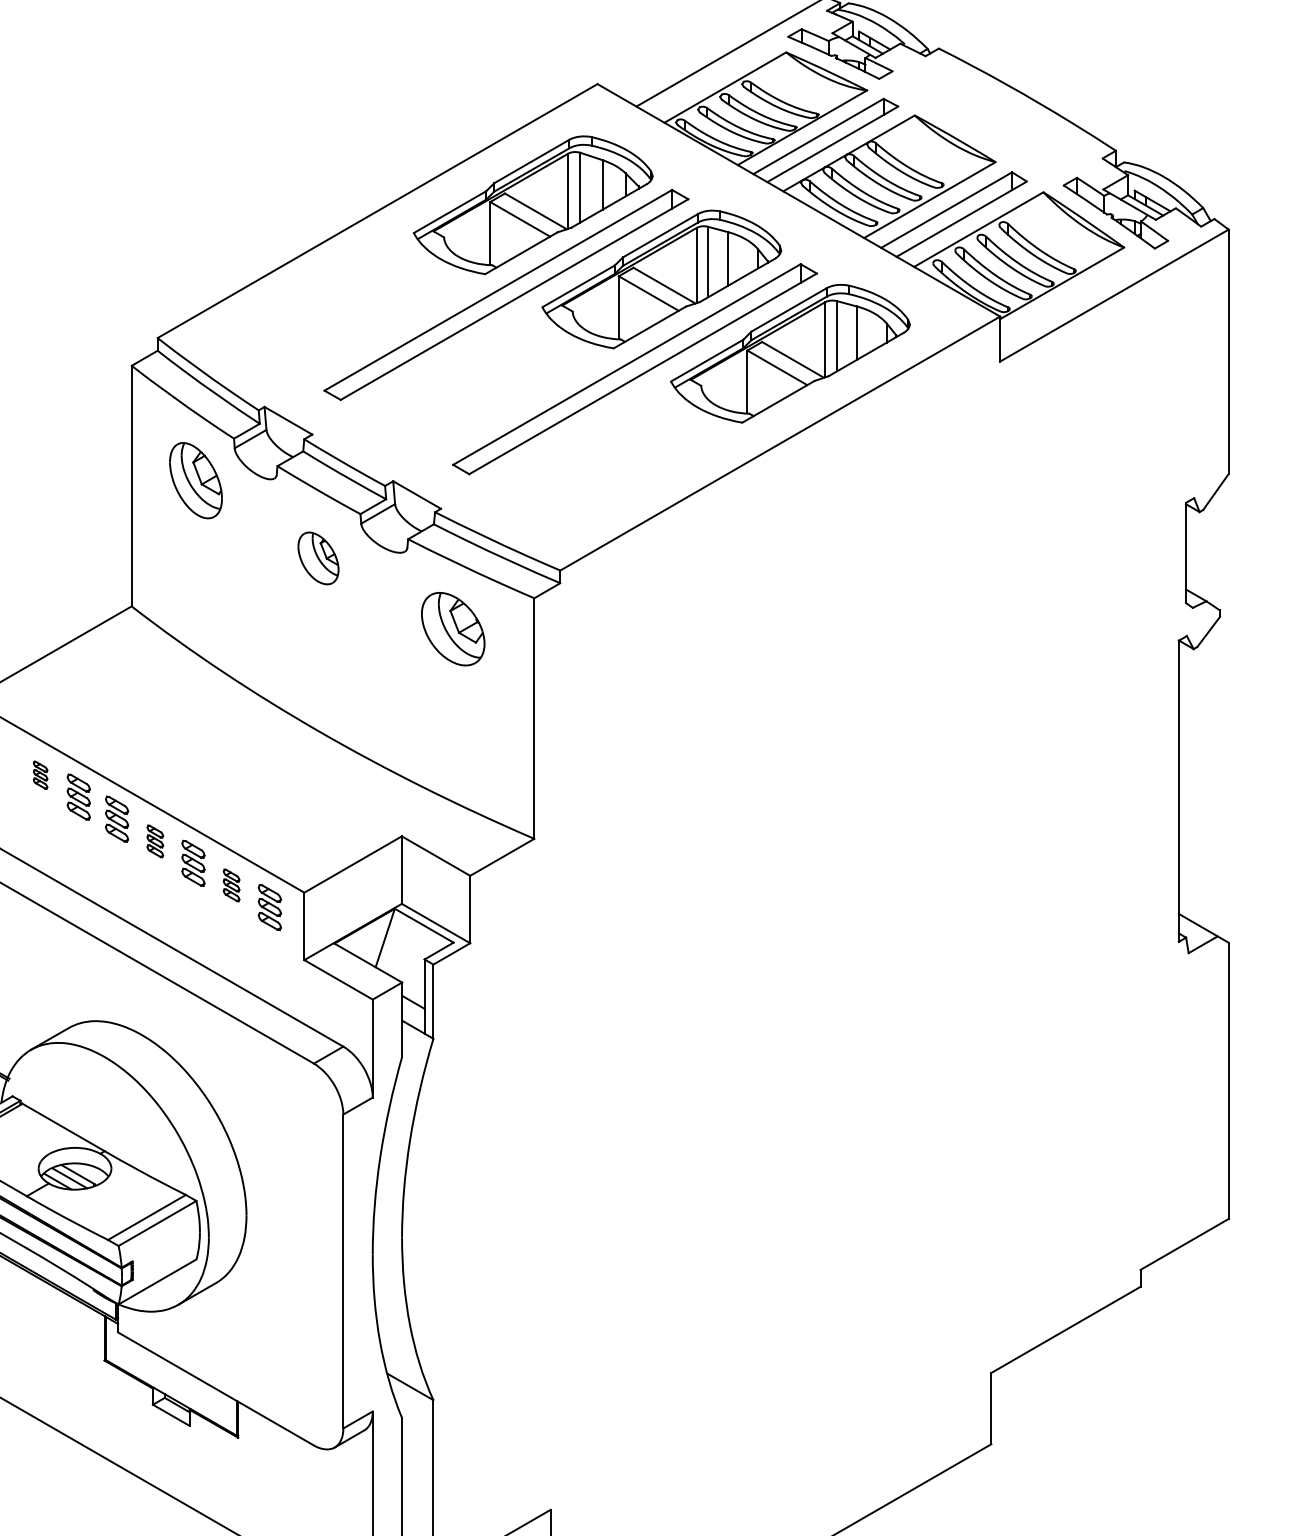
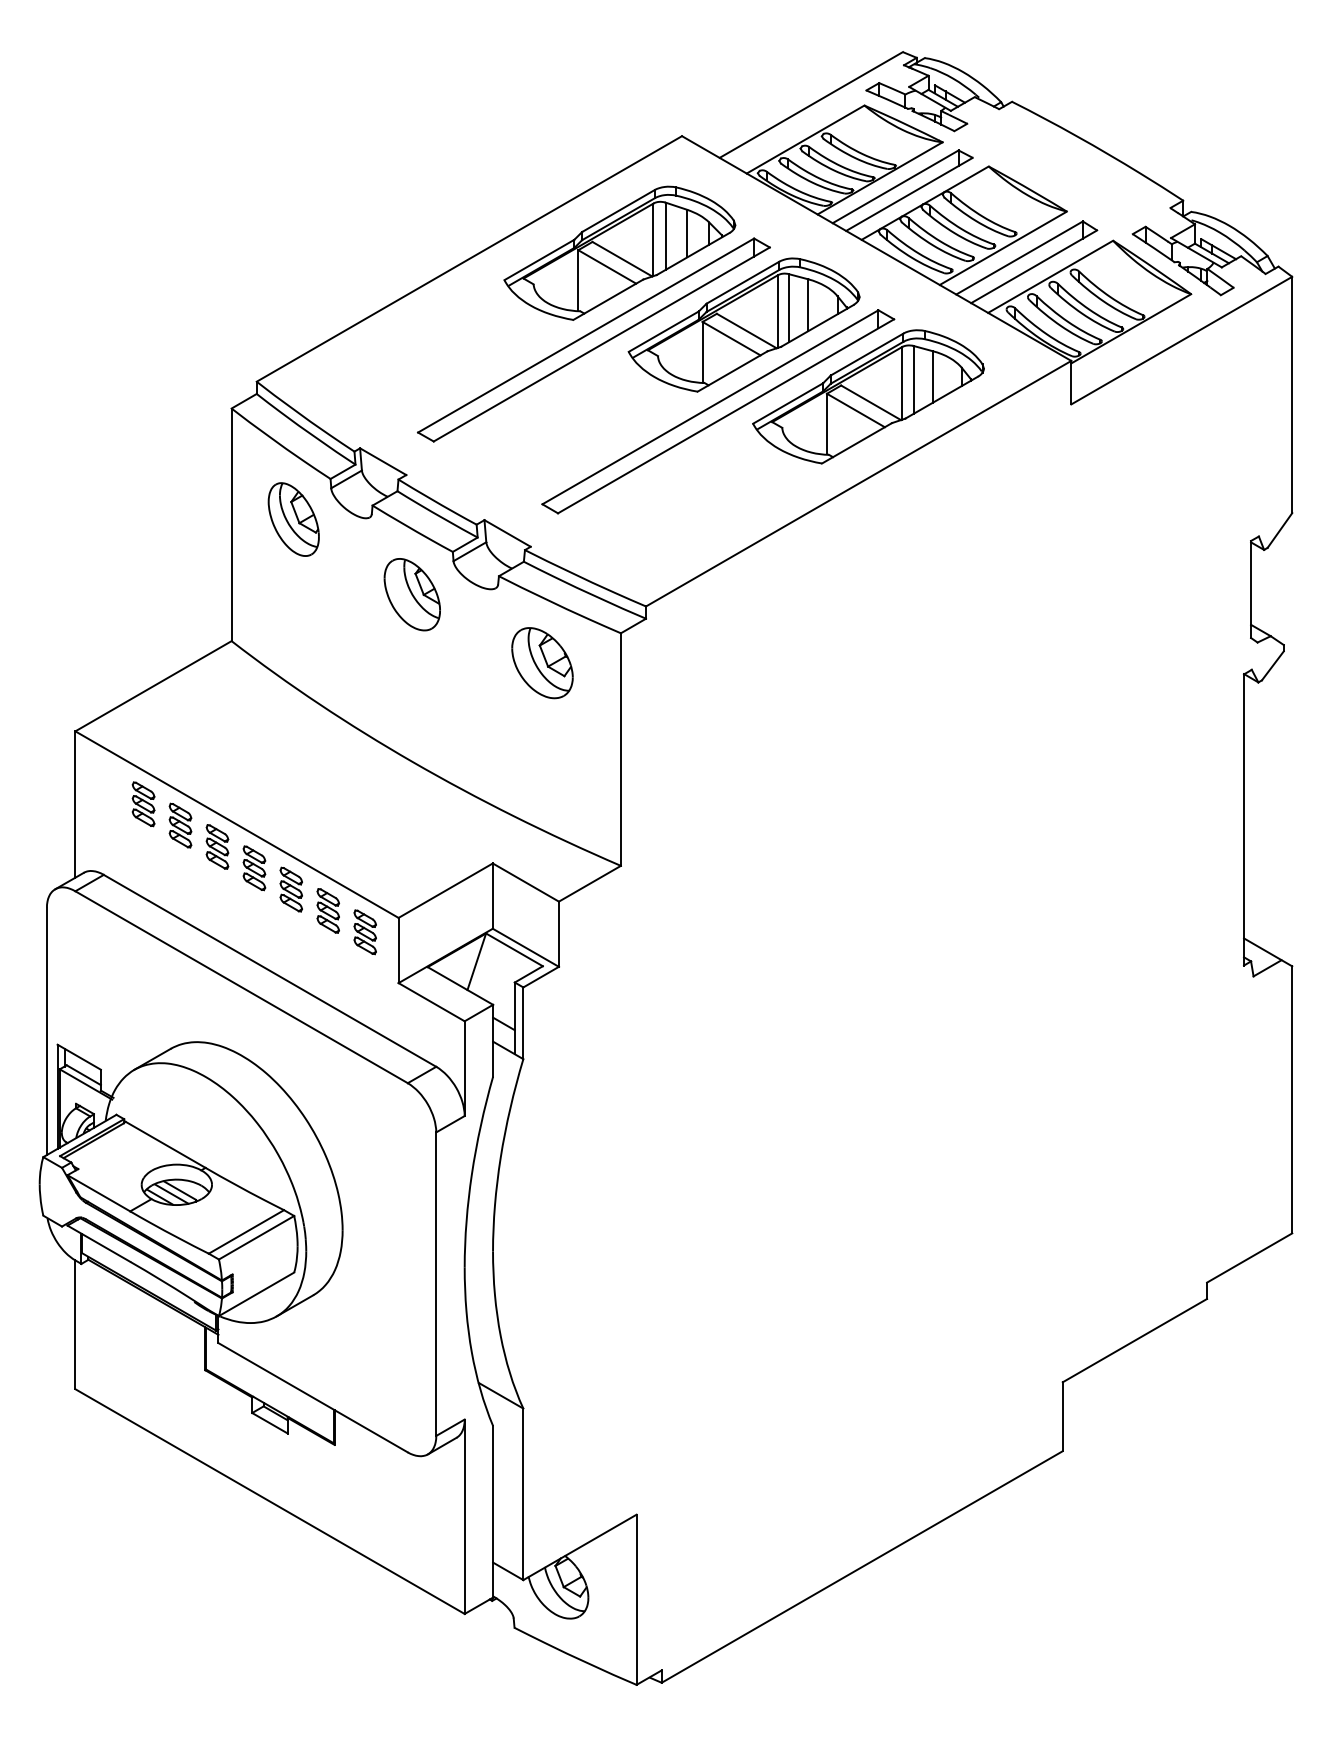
part: (317, 558) -> (411, 594), size x1.43
part: (40, 775) -> (143, 804), size x1.67
part: (155, 841) -> (254, 868), size x1.43
part: (230, 885) -> (327, 910), size x1.43

